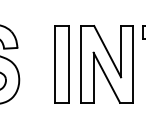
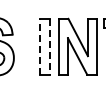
line: (55, 64) -> (40, 46), solid -> dashed
line: (68, 64) -> (49, 46), solid -> dashed

